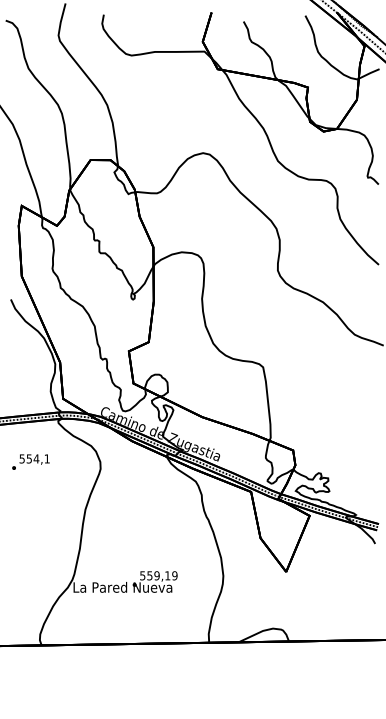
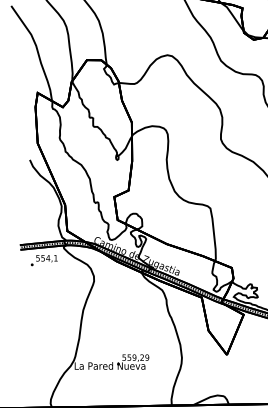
text: (30, 461) -> (43, 260), moved
text: (167, 575) -> (141, 357), 559,19 -> 559,29

